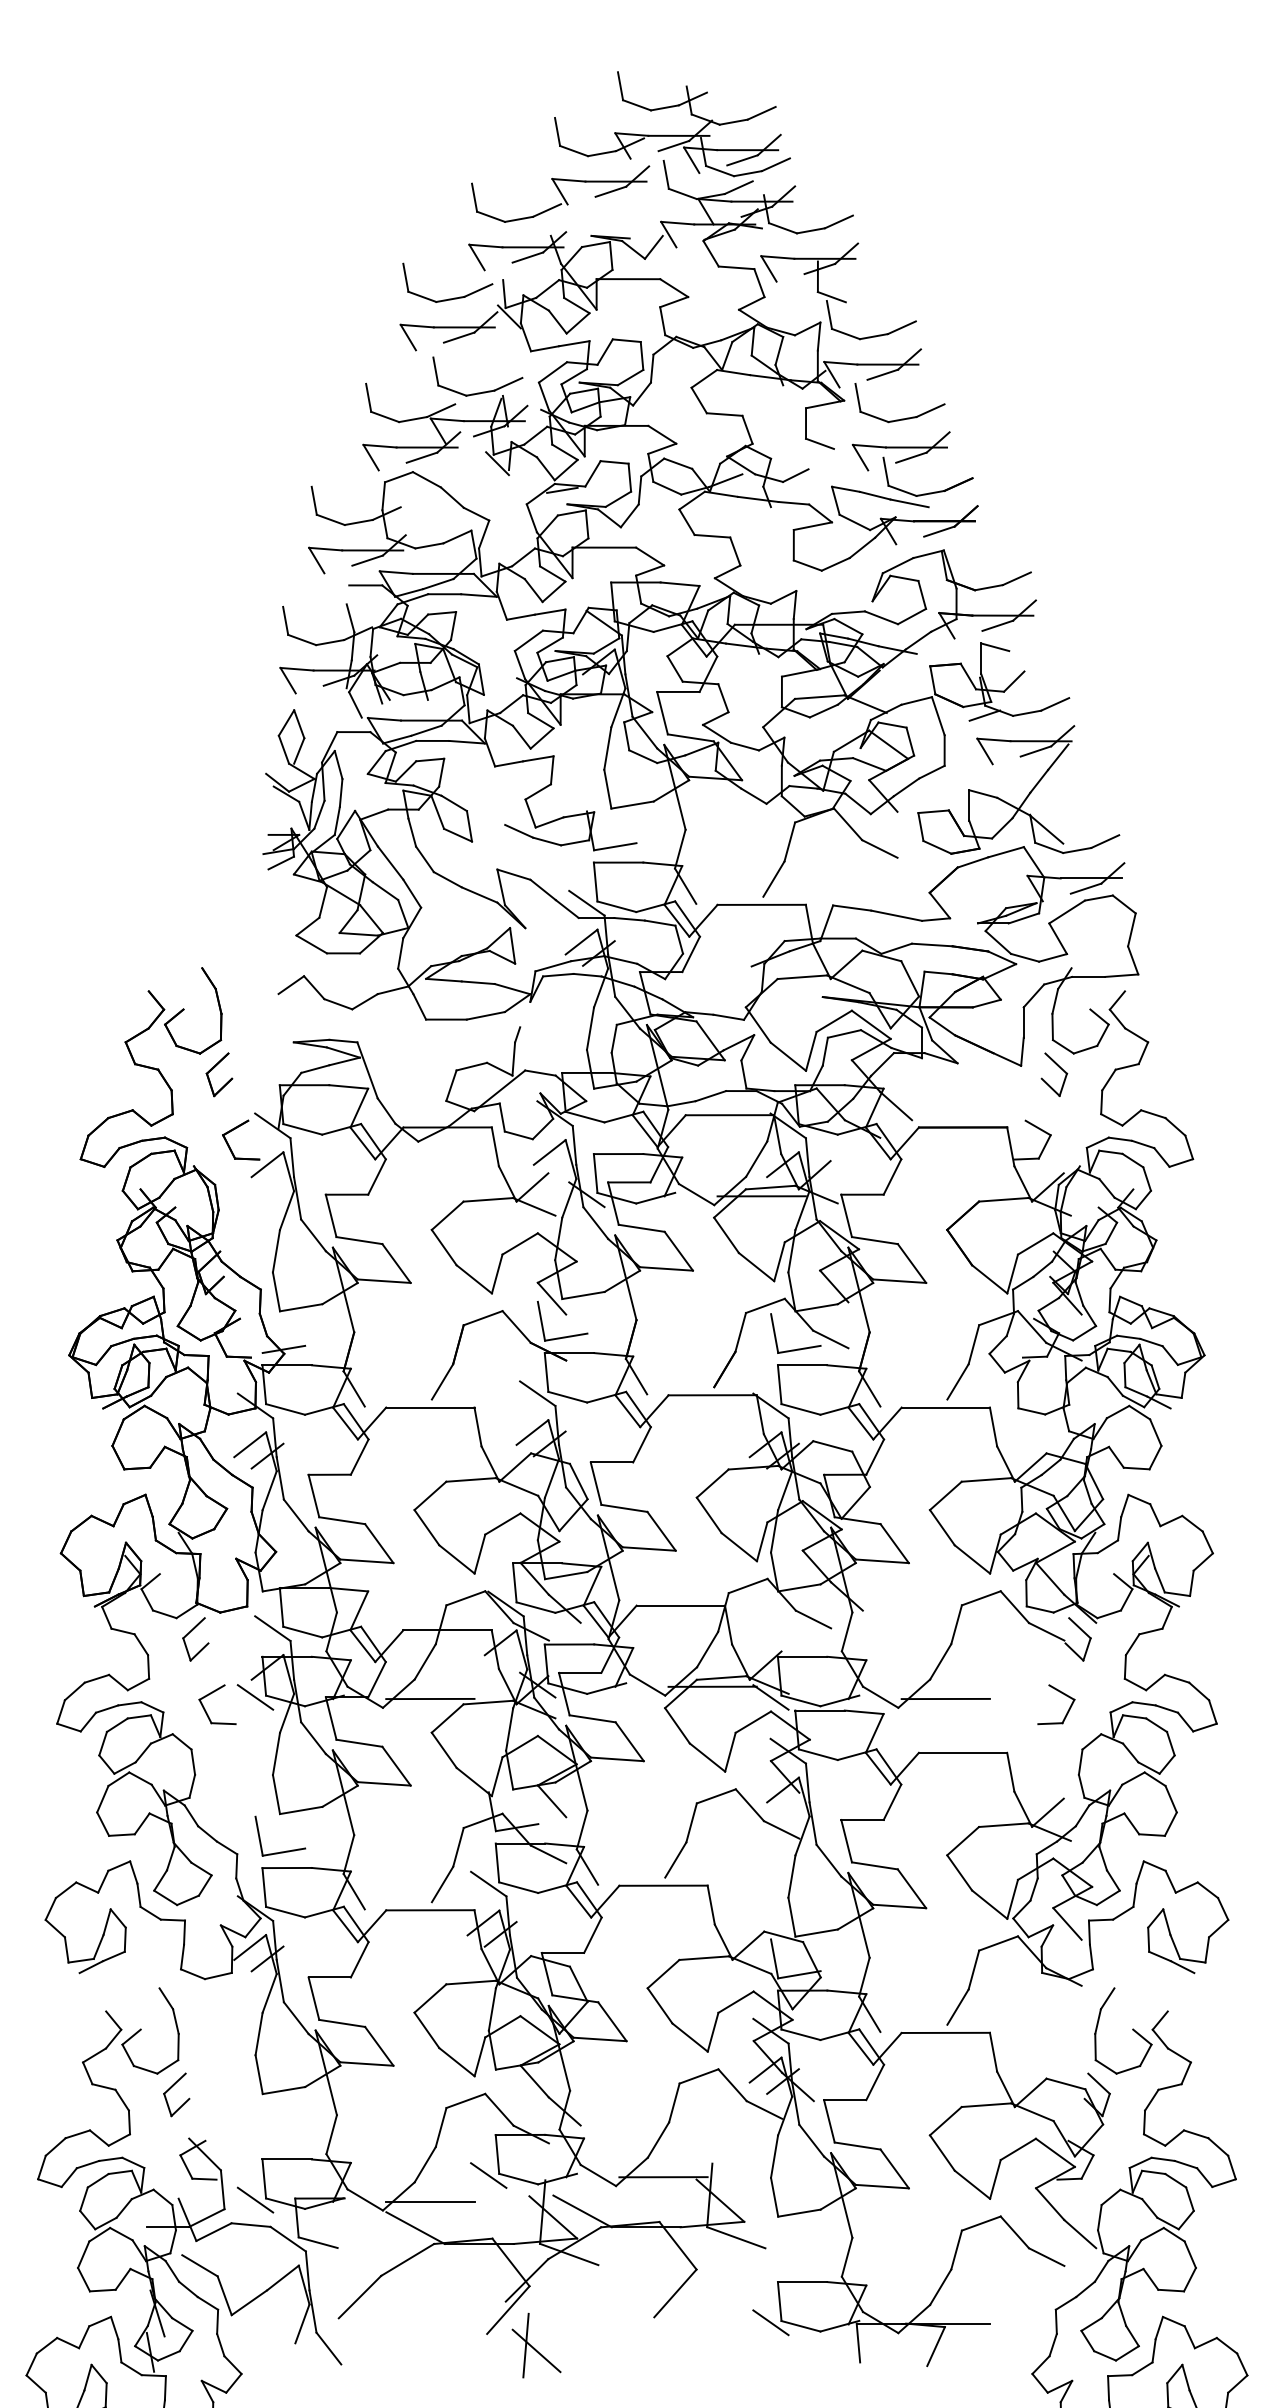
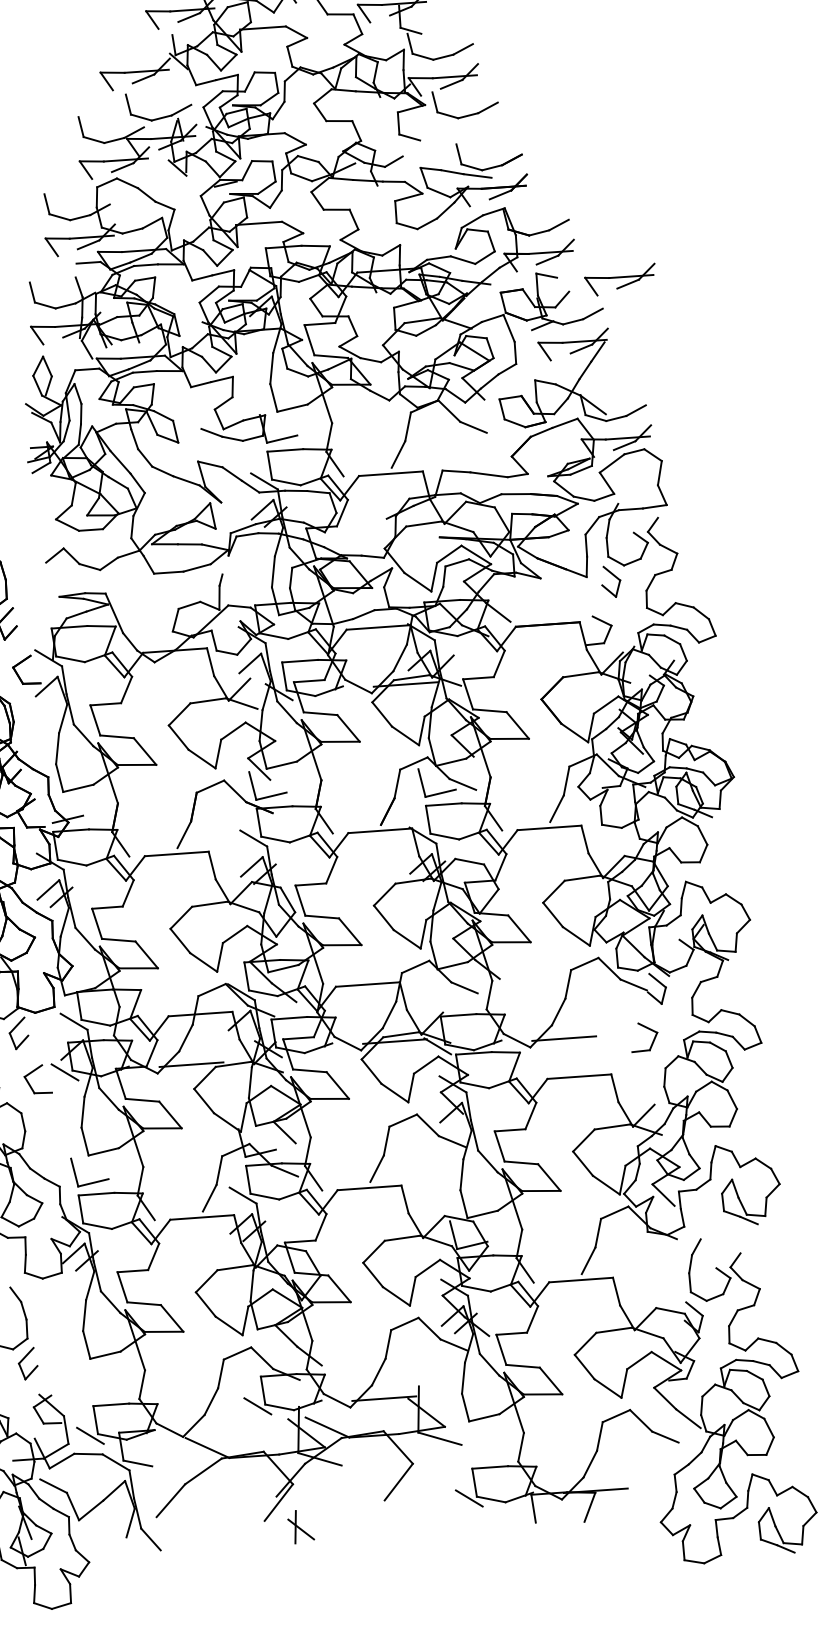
part: (448, 298) -> (133, 51), removed
part: (900, 451) -> (619, 280), moved
line: (430, 2201) -> (217, 1428), removed
part: (536, 2345) -> (300, 1526), size x0.7

